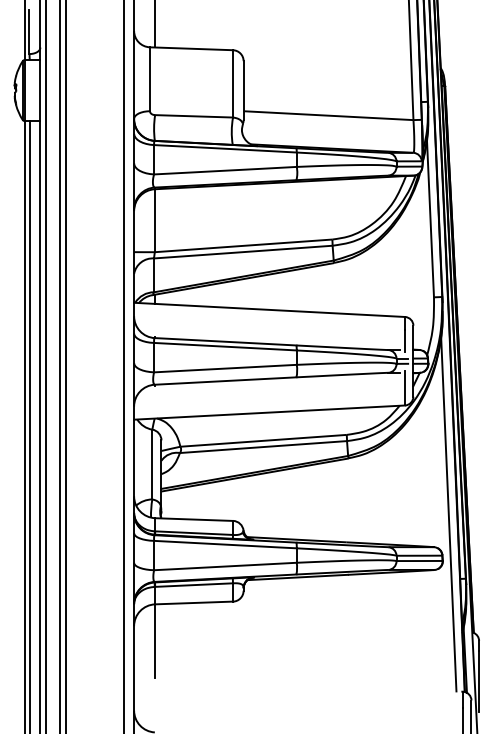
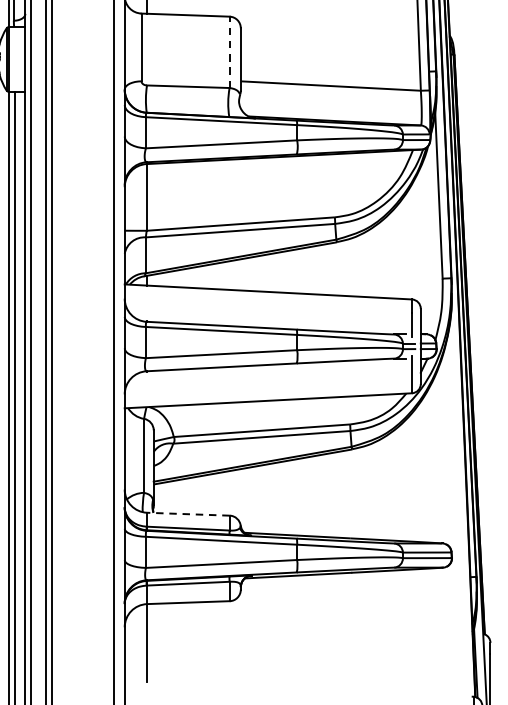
line: (233, 83) -> (230, 51), solid -> dashed
line: (448, 513) -> (458, 507), removed
line: (194, 519) -> (188, 514), solid -> dashed

